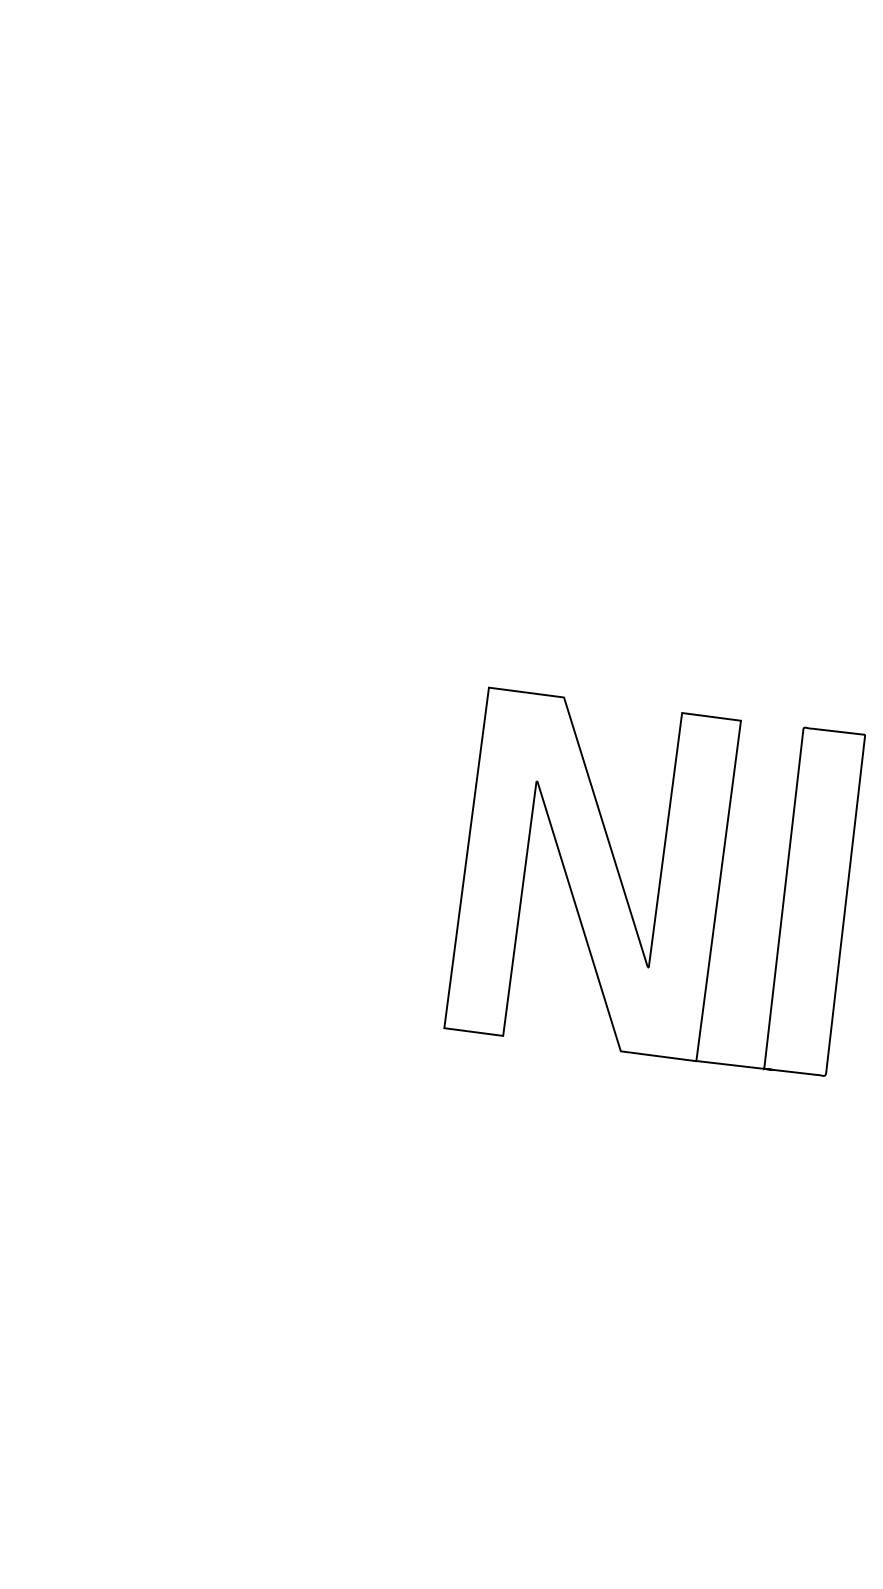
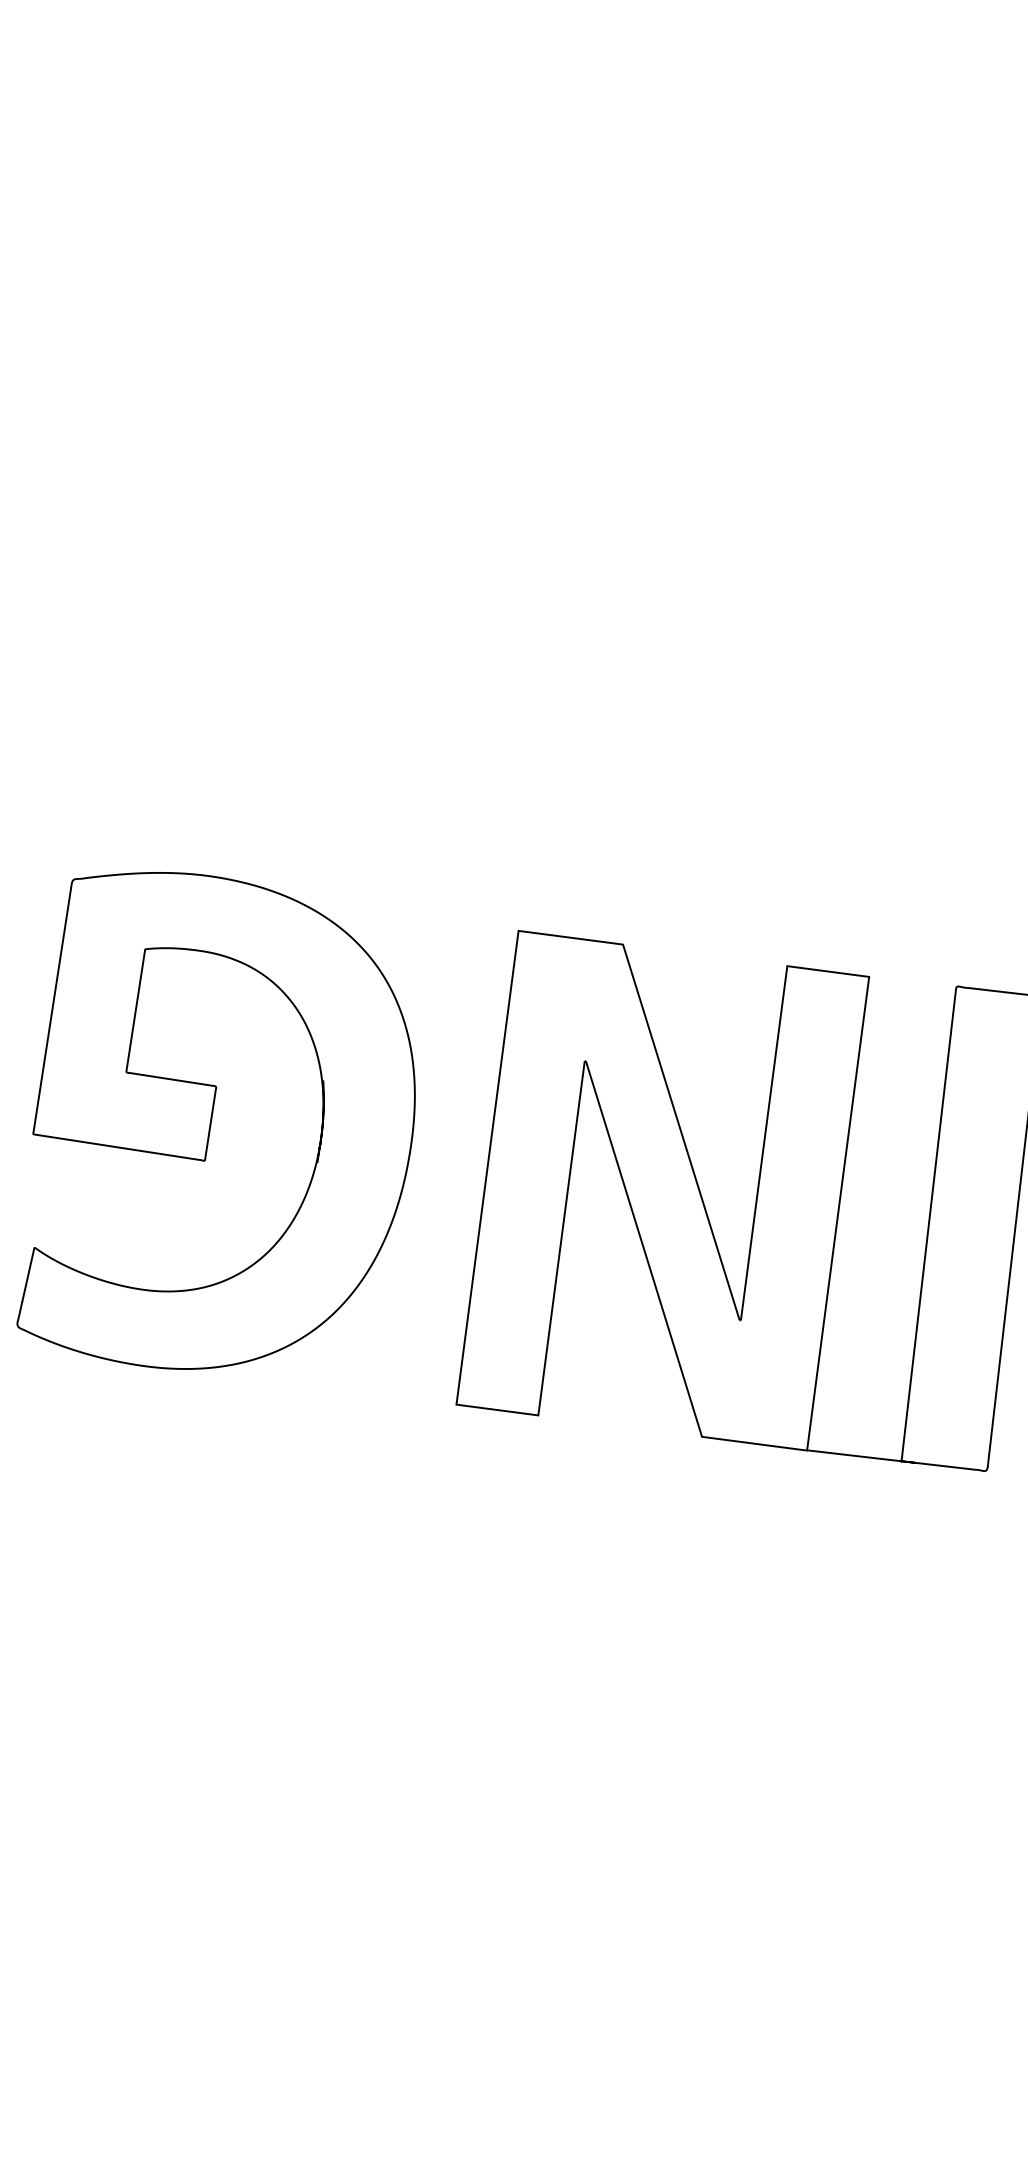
curve: (269, 822) -> (213, 1118), added

